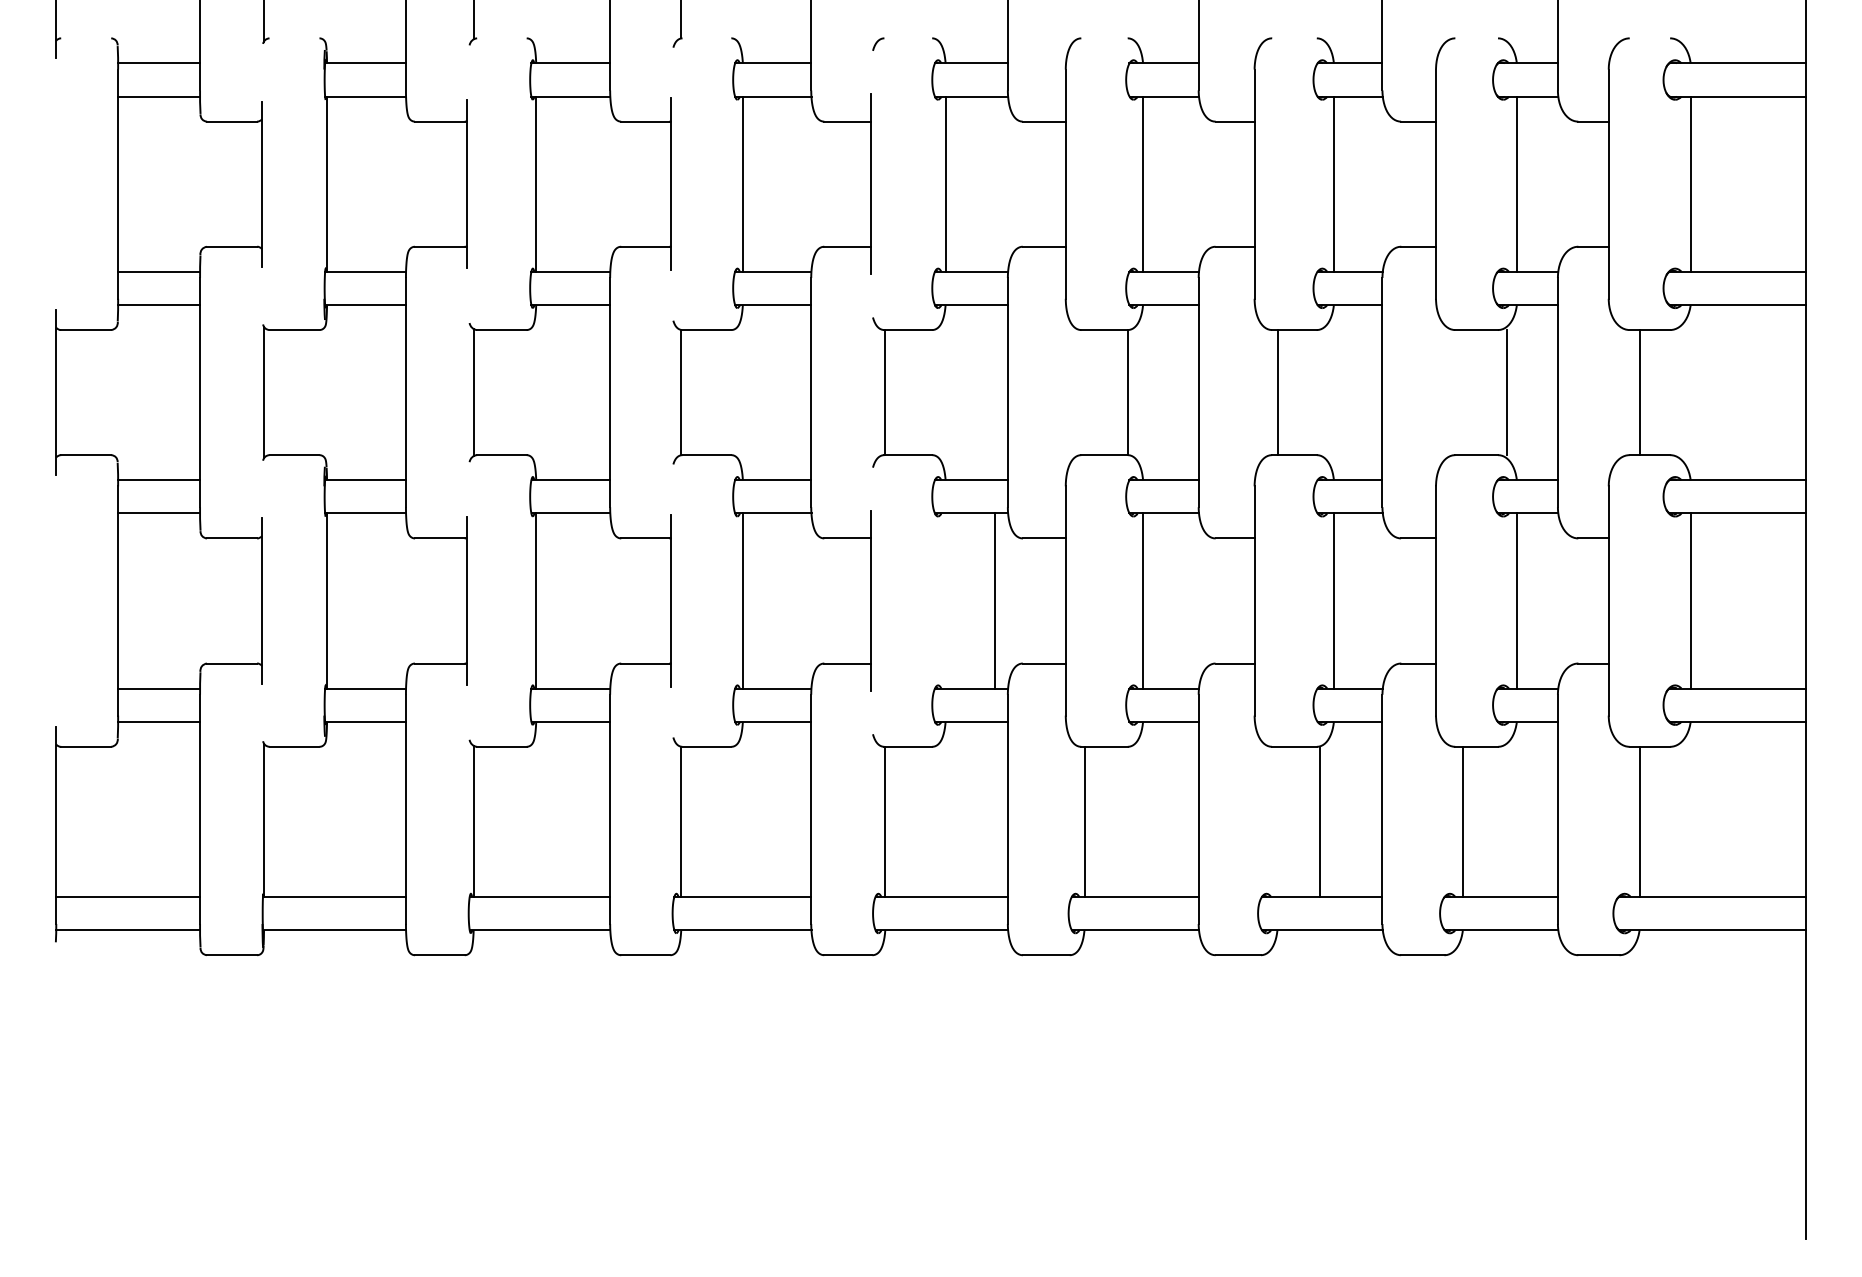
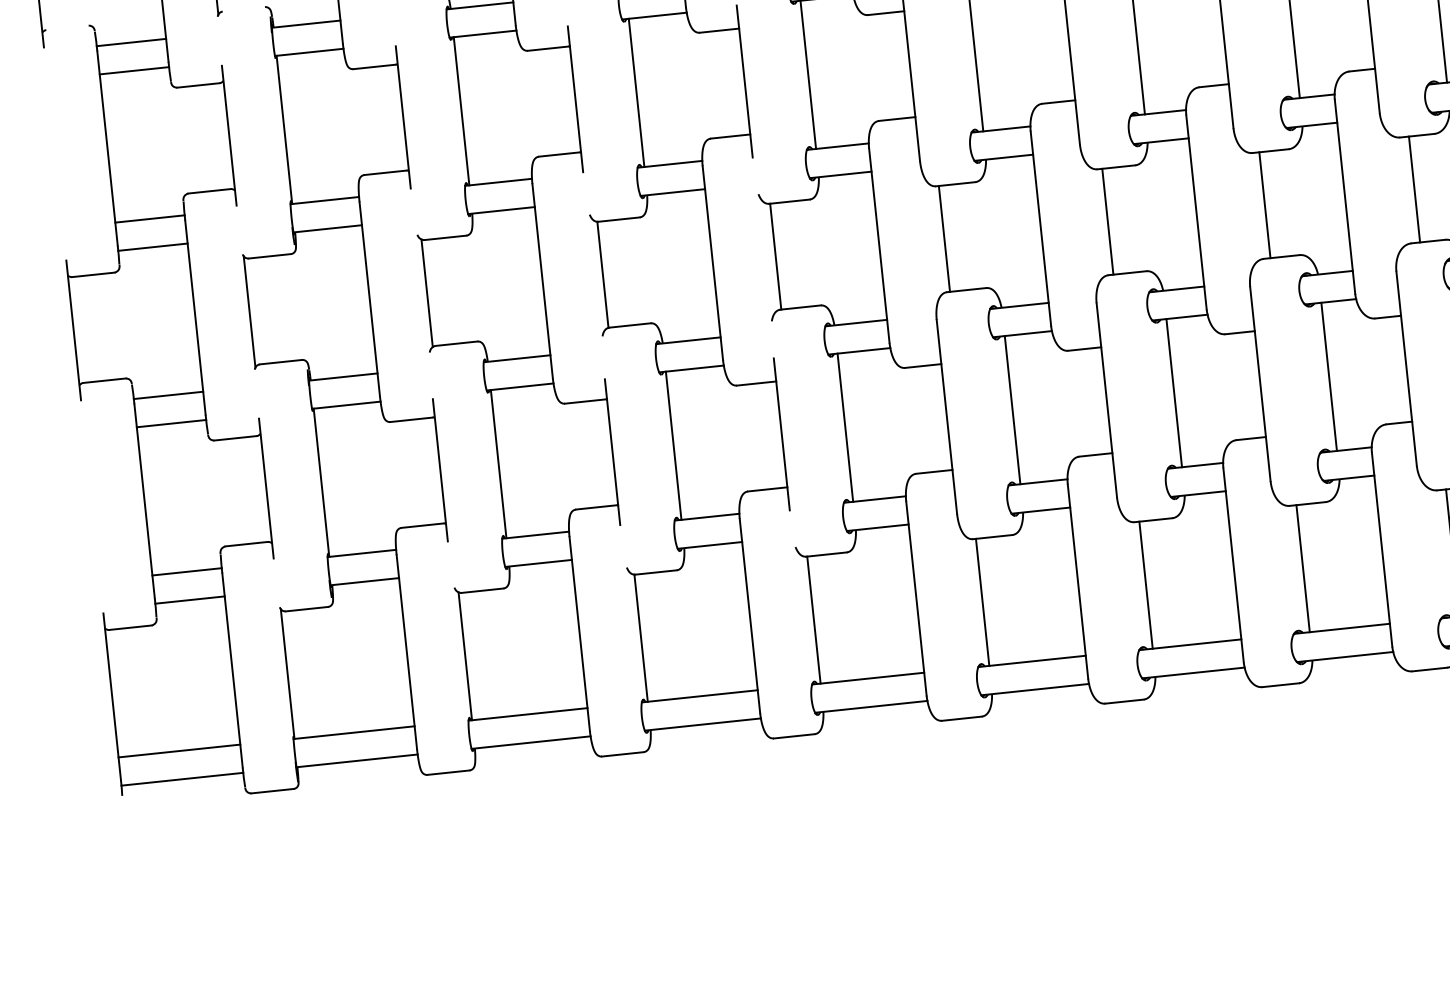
line: (1127, 392) -> (944, 238), moved
line: (1507, 392) -> (1265, 205), moved
line: (994, 600) -> (845, 427), moved
line: (1319, 821) -> (1145, 584), moved

